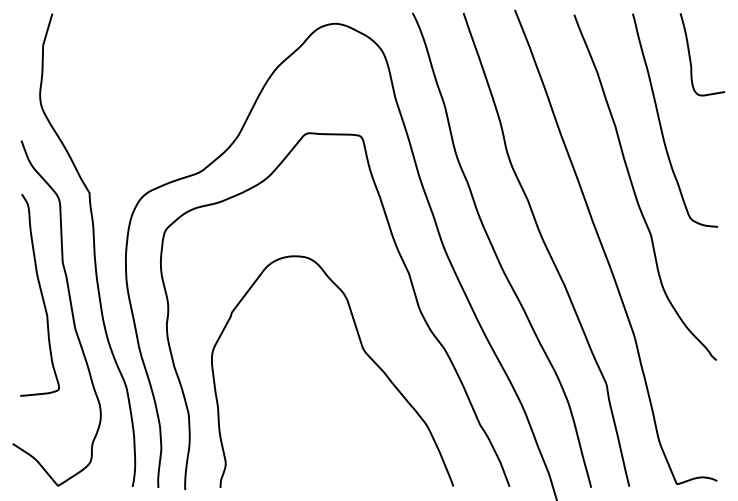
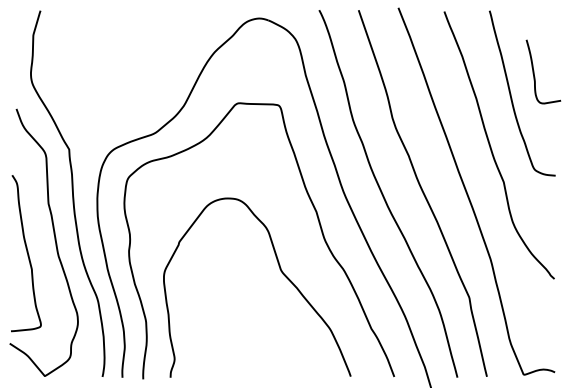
curve: (690, 54) -> (534, 71), moved
curve: (41, 295) -> (27, 253), moved

